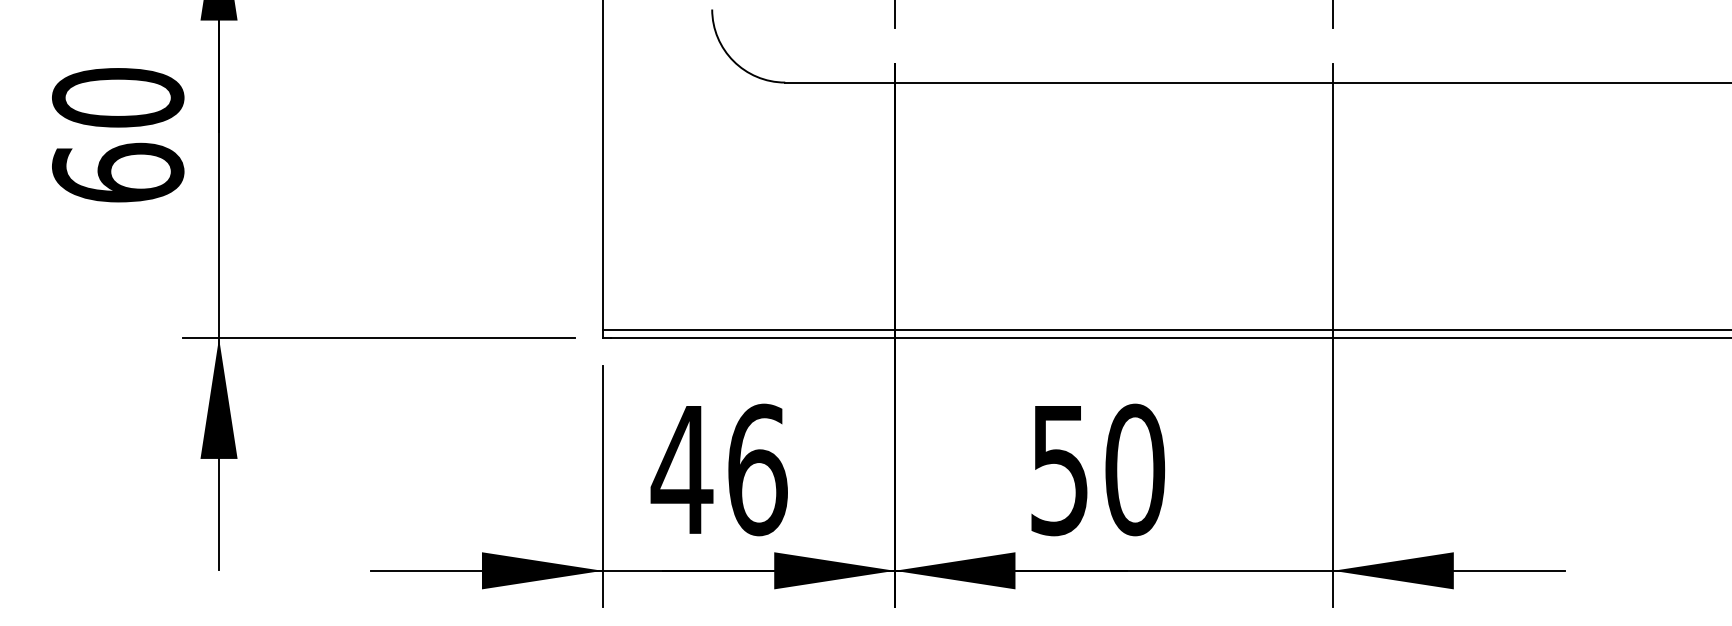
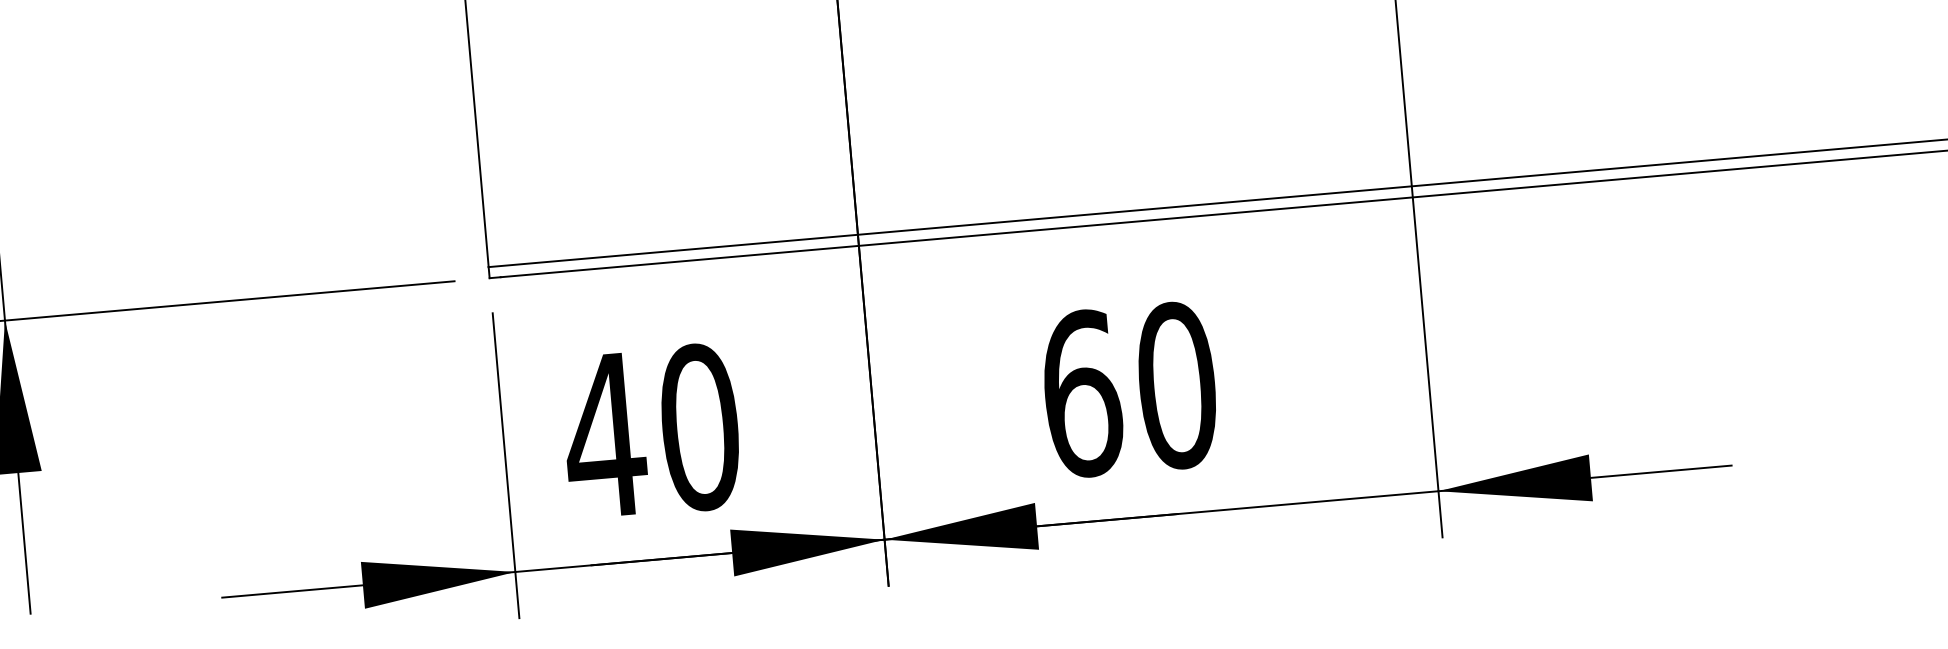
text: (757, 469) -> (699, 426), 46 -> 40
text: (1060, 469) -> (1082, 393), 50 -> 60

